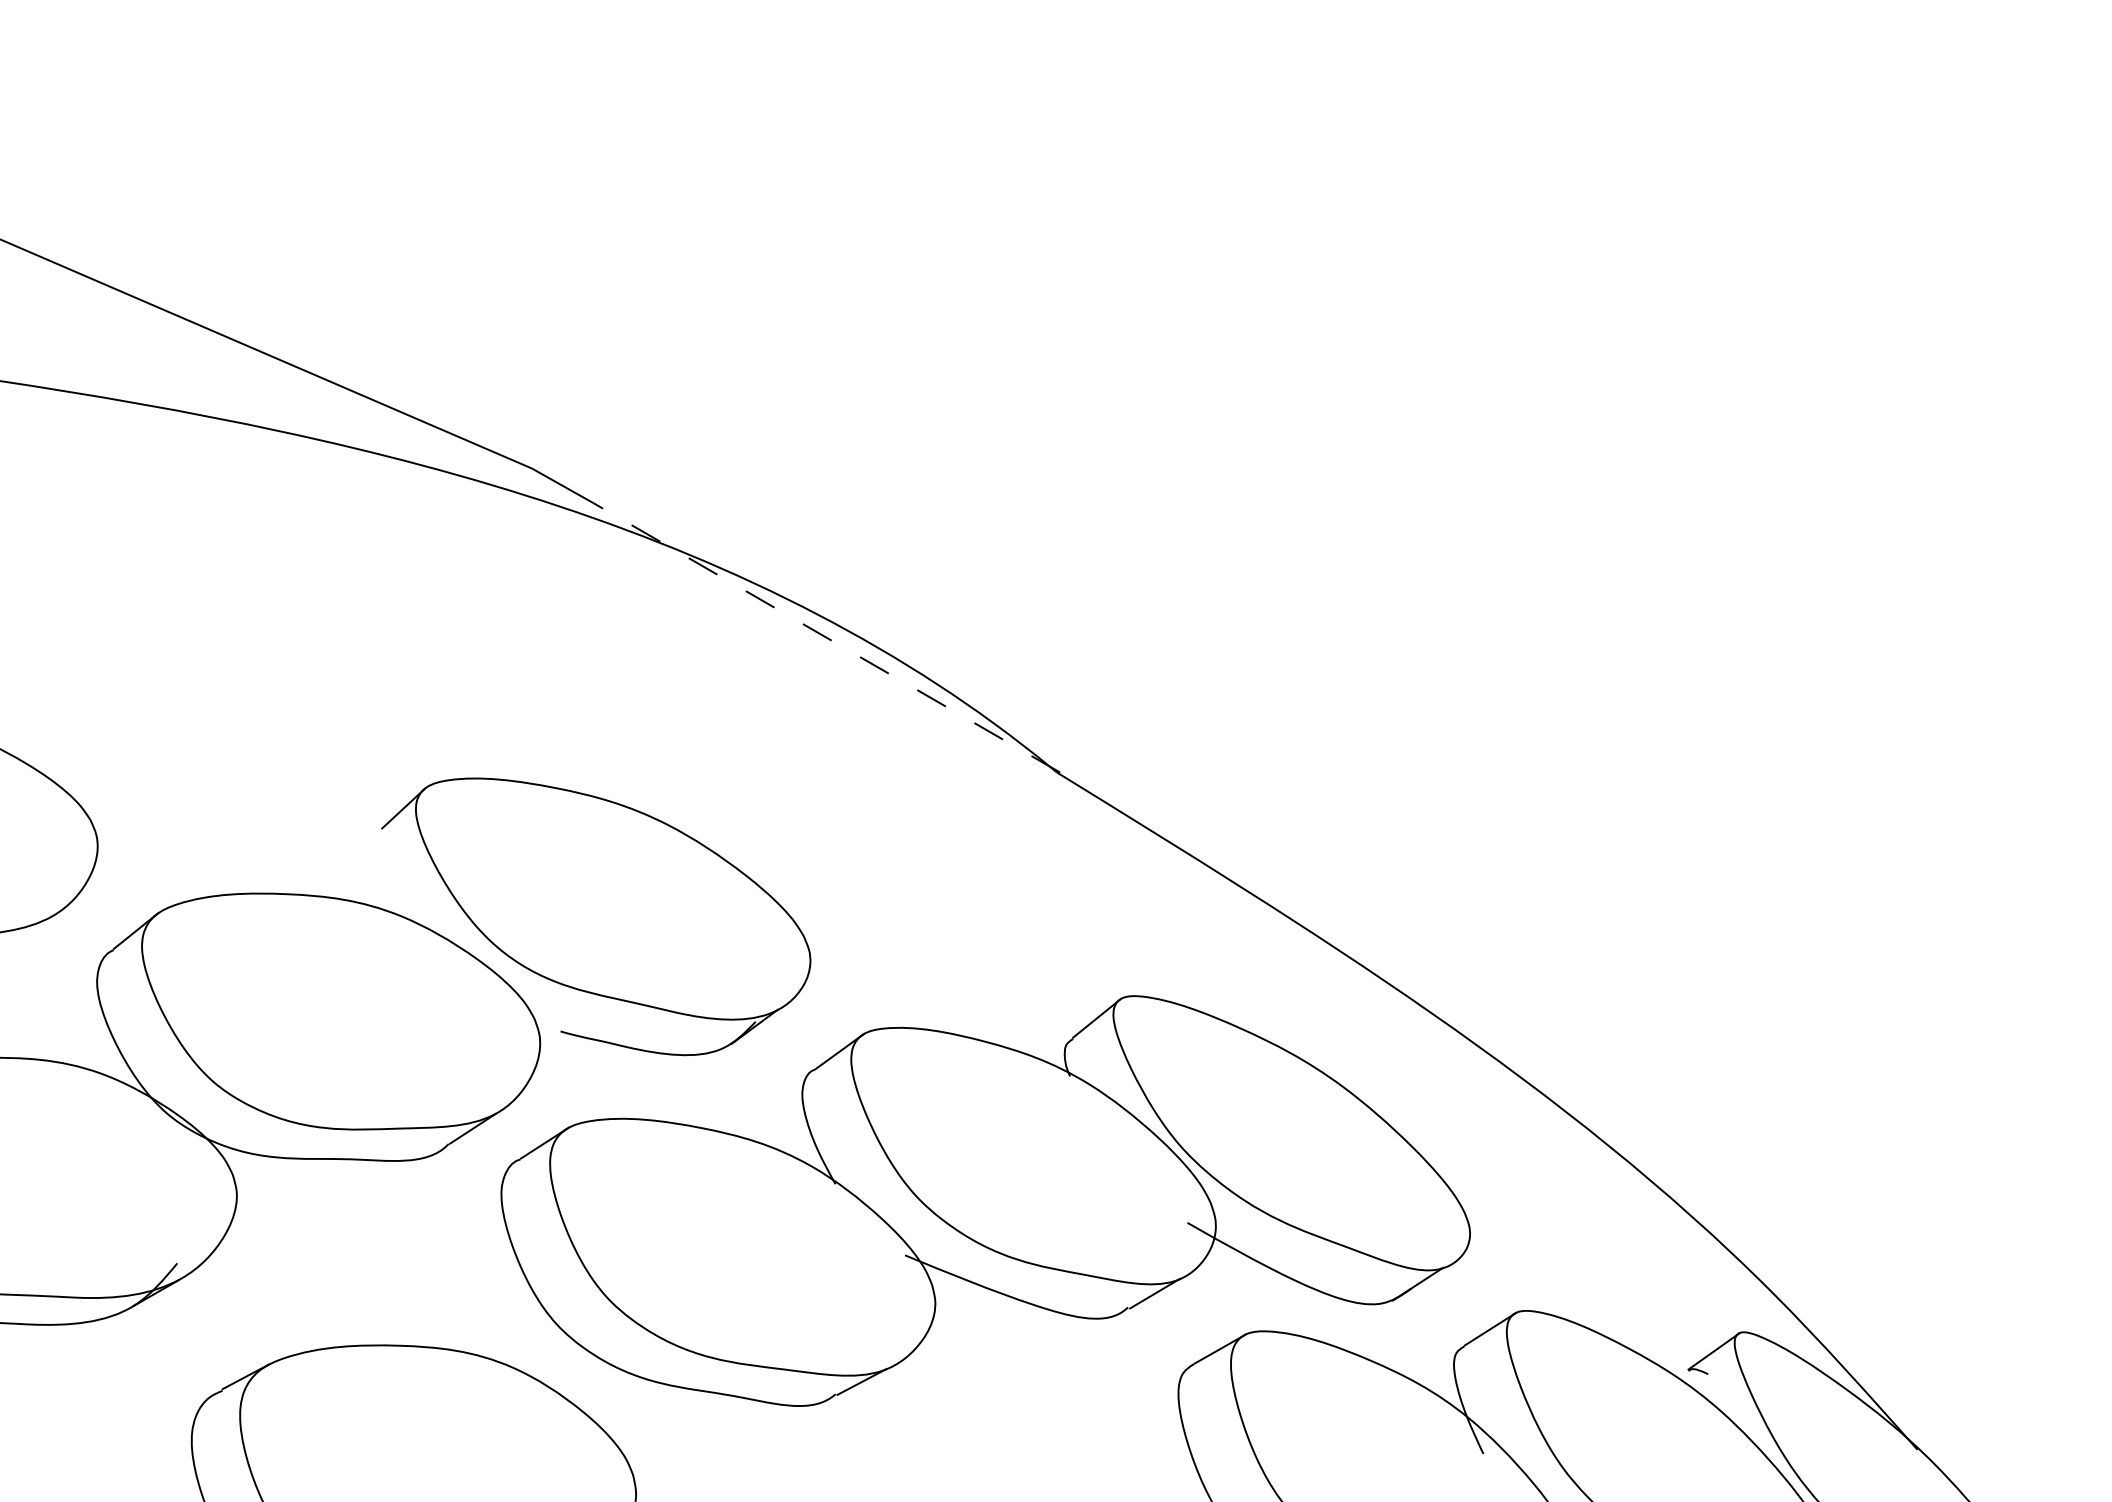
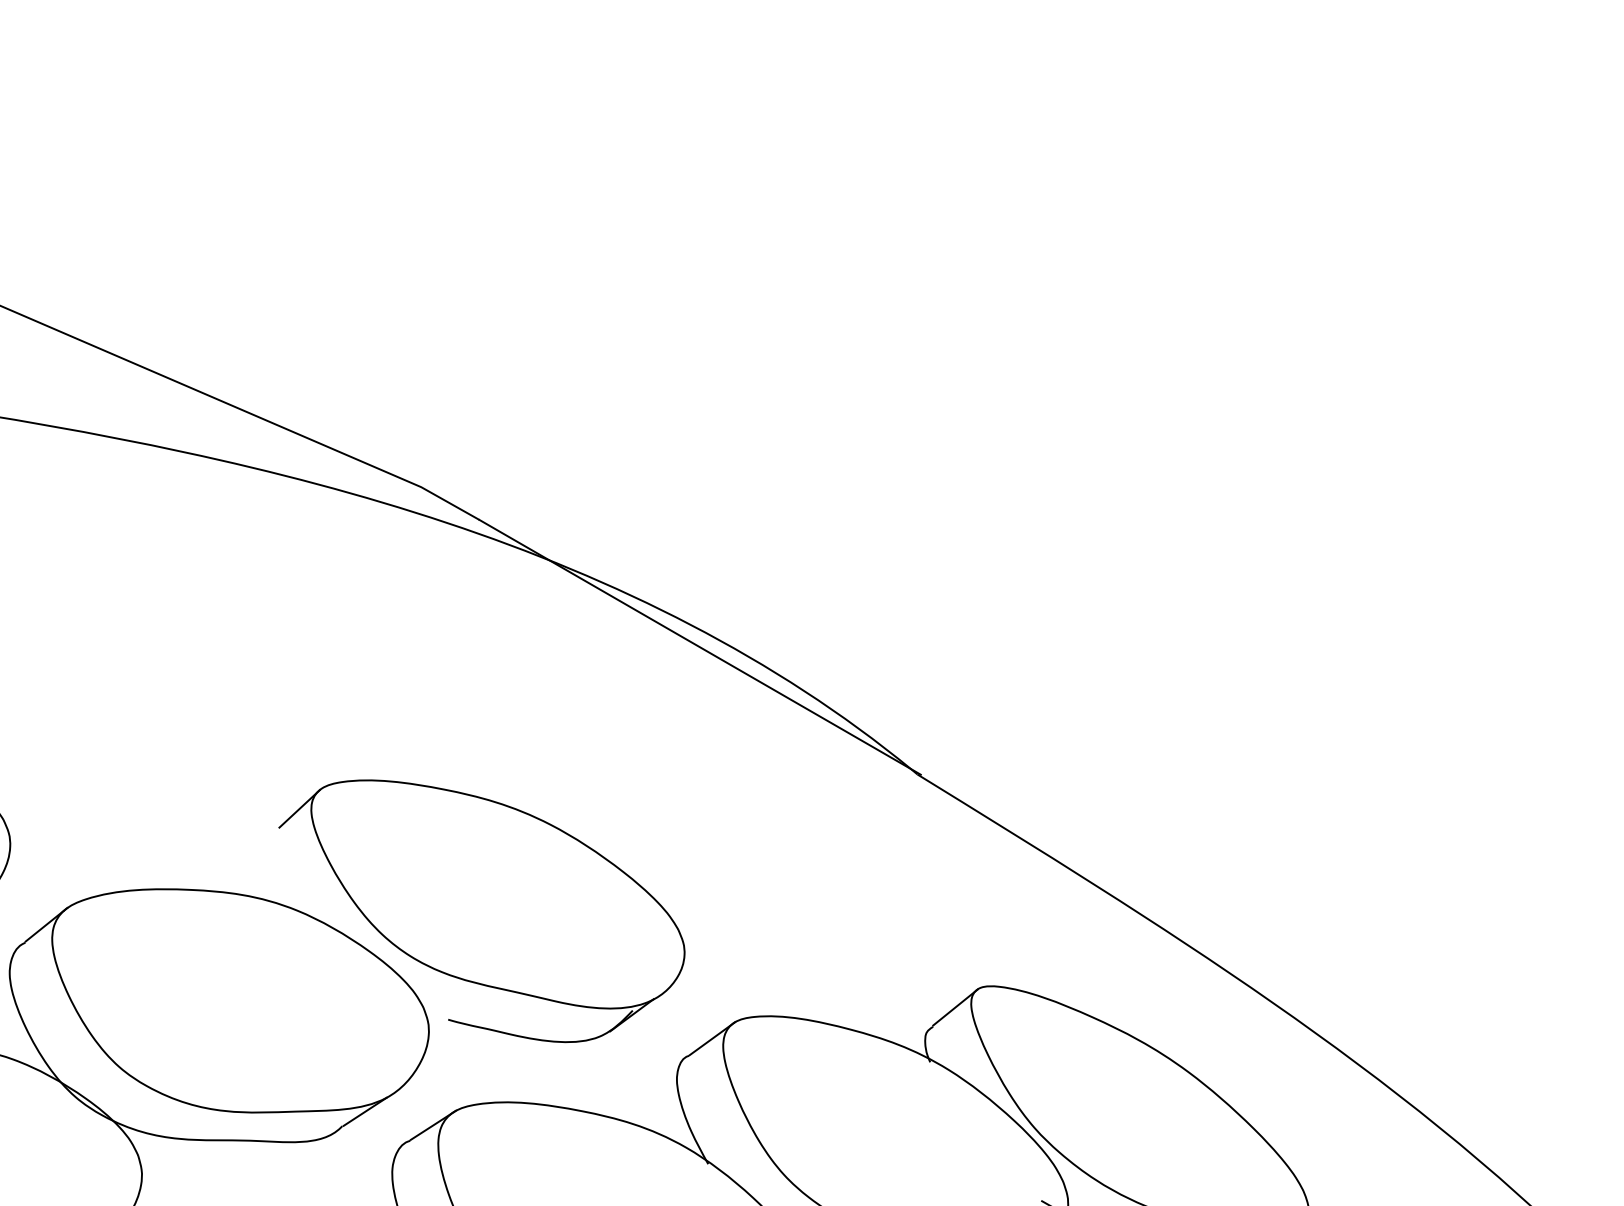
line: (826, 637) -> (699, 646), dashed -> solid

